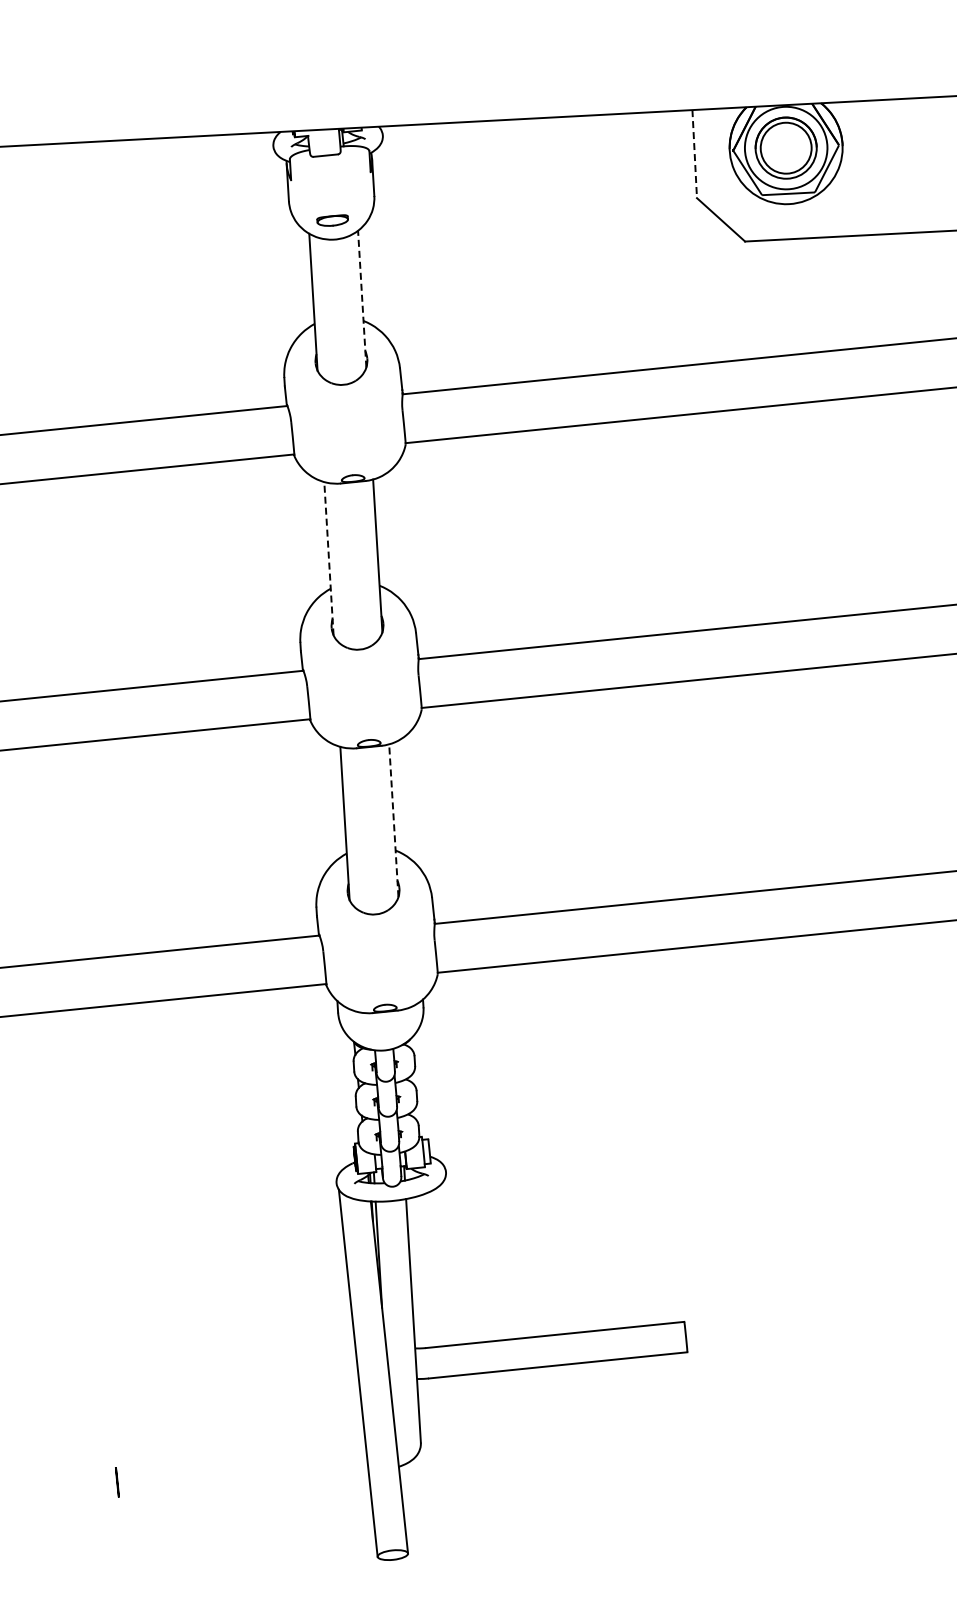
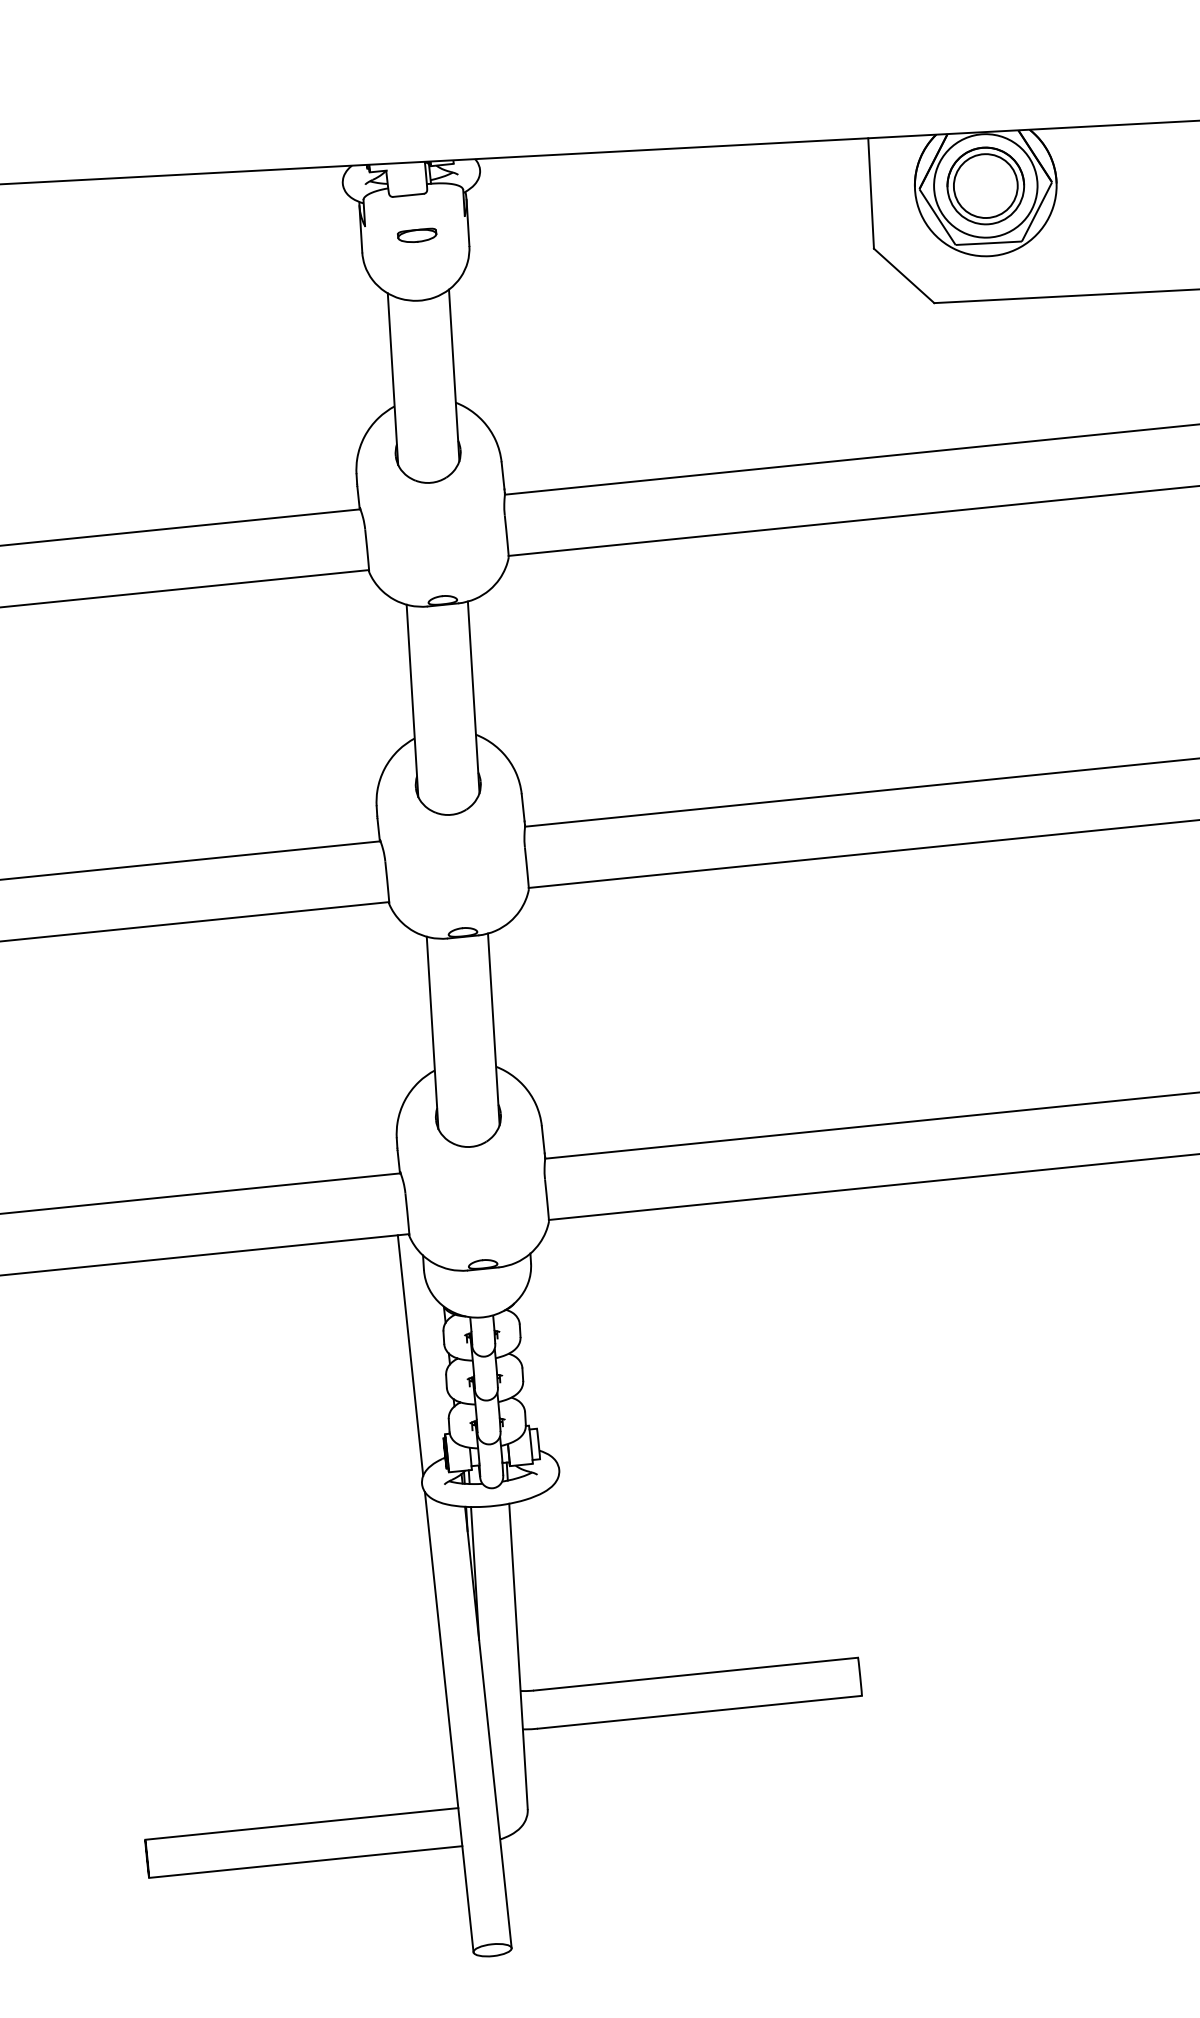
line: (694, 154) -> (870, 193), dashed -> solid
part: (332, 220) -> (416, 235), moved
line: (362, 299) -> (454, 375), dashed -> solid
line: (328, 558) -> (411, 700), dashed -> solid
line: (393, 820) -> (493, 1029), dashed -> solid
line: (327, 1080) -> (410, 1355), added
line: (240, 1454) -> (301, 1824), added
line: (243, 1484) -> (305, 1861), added

